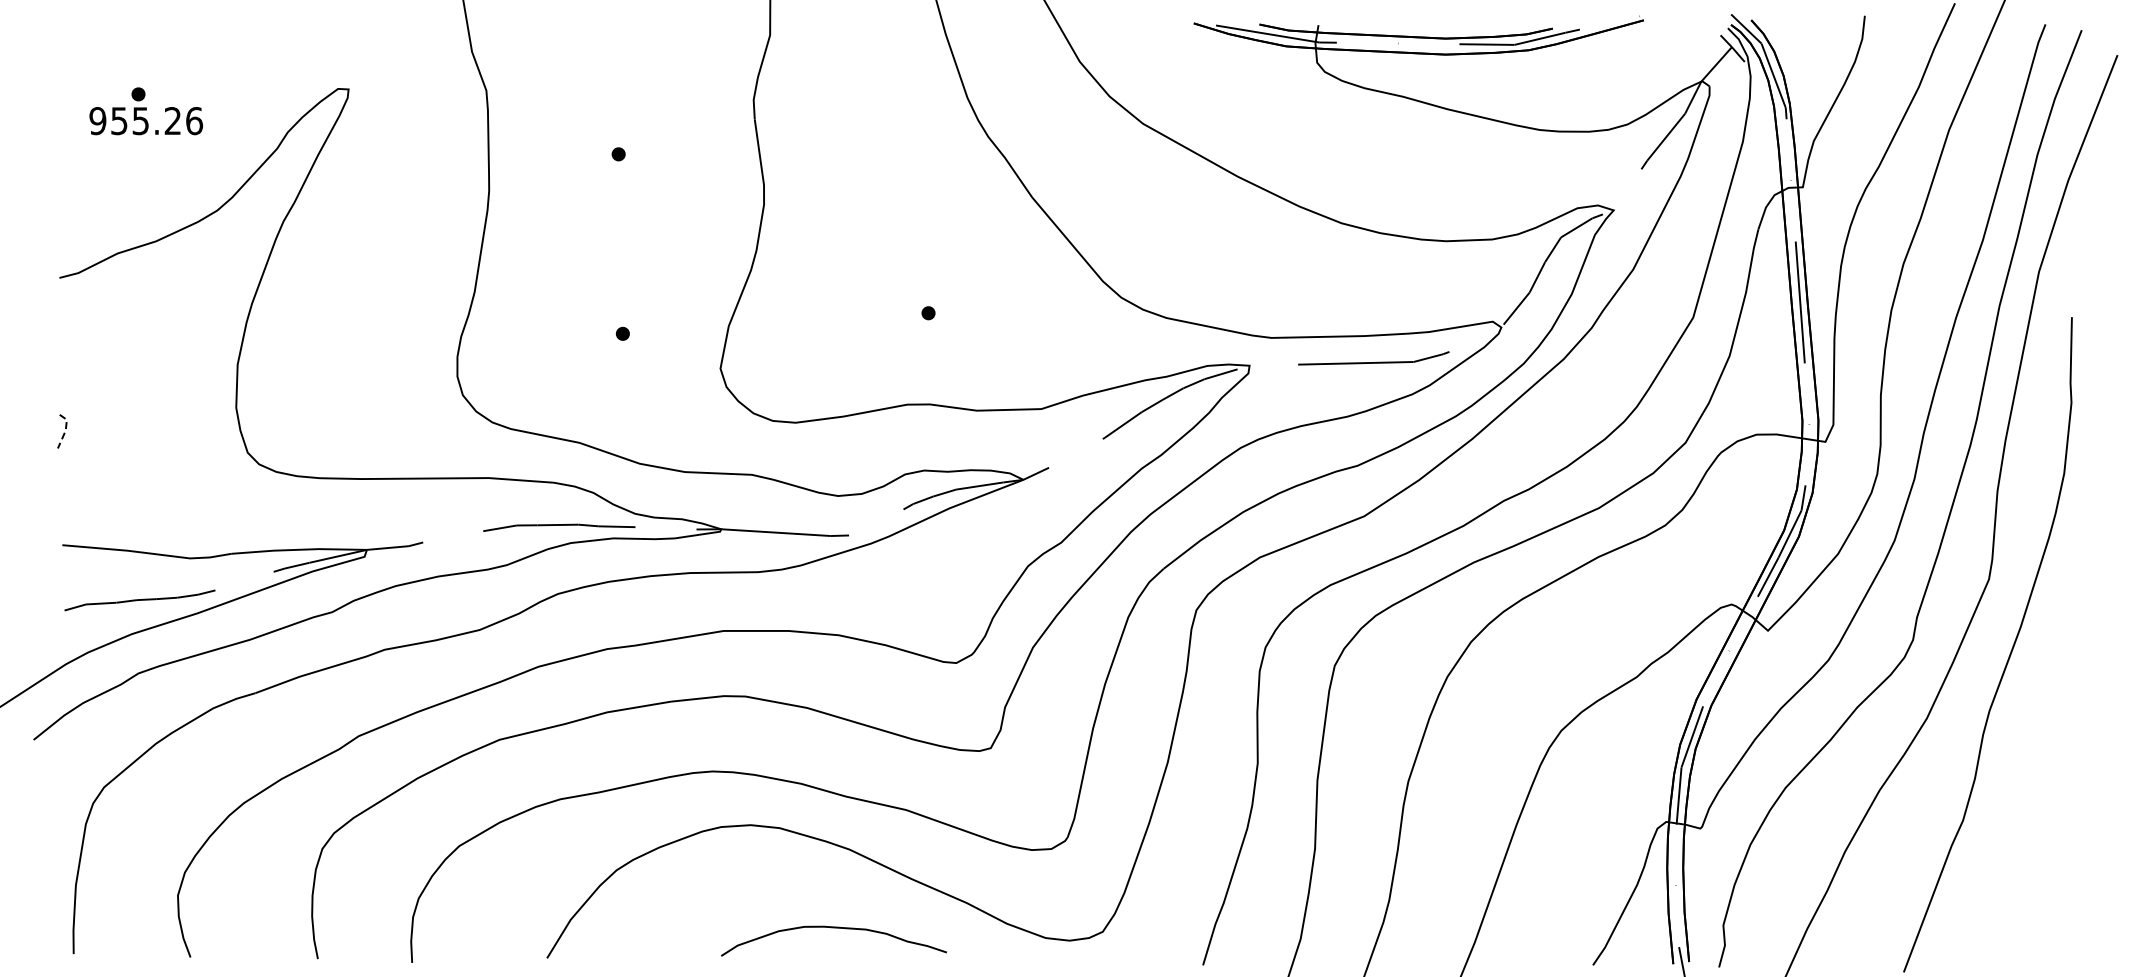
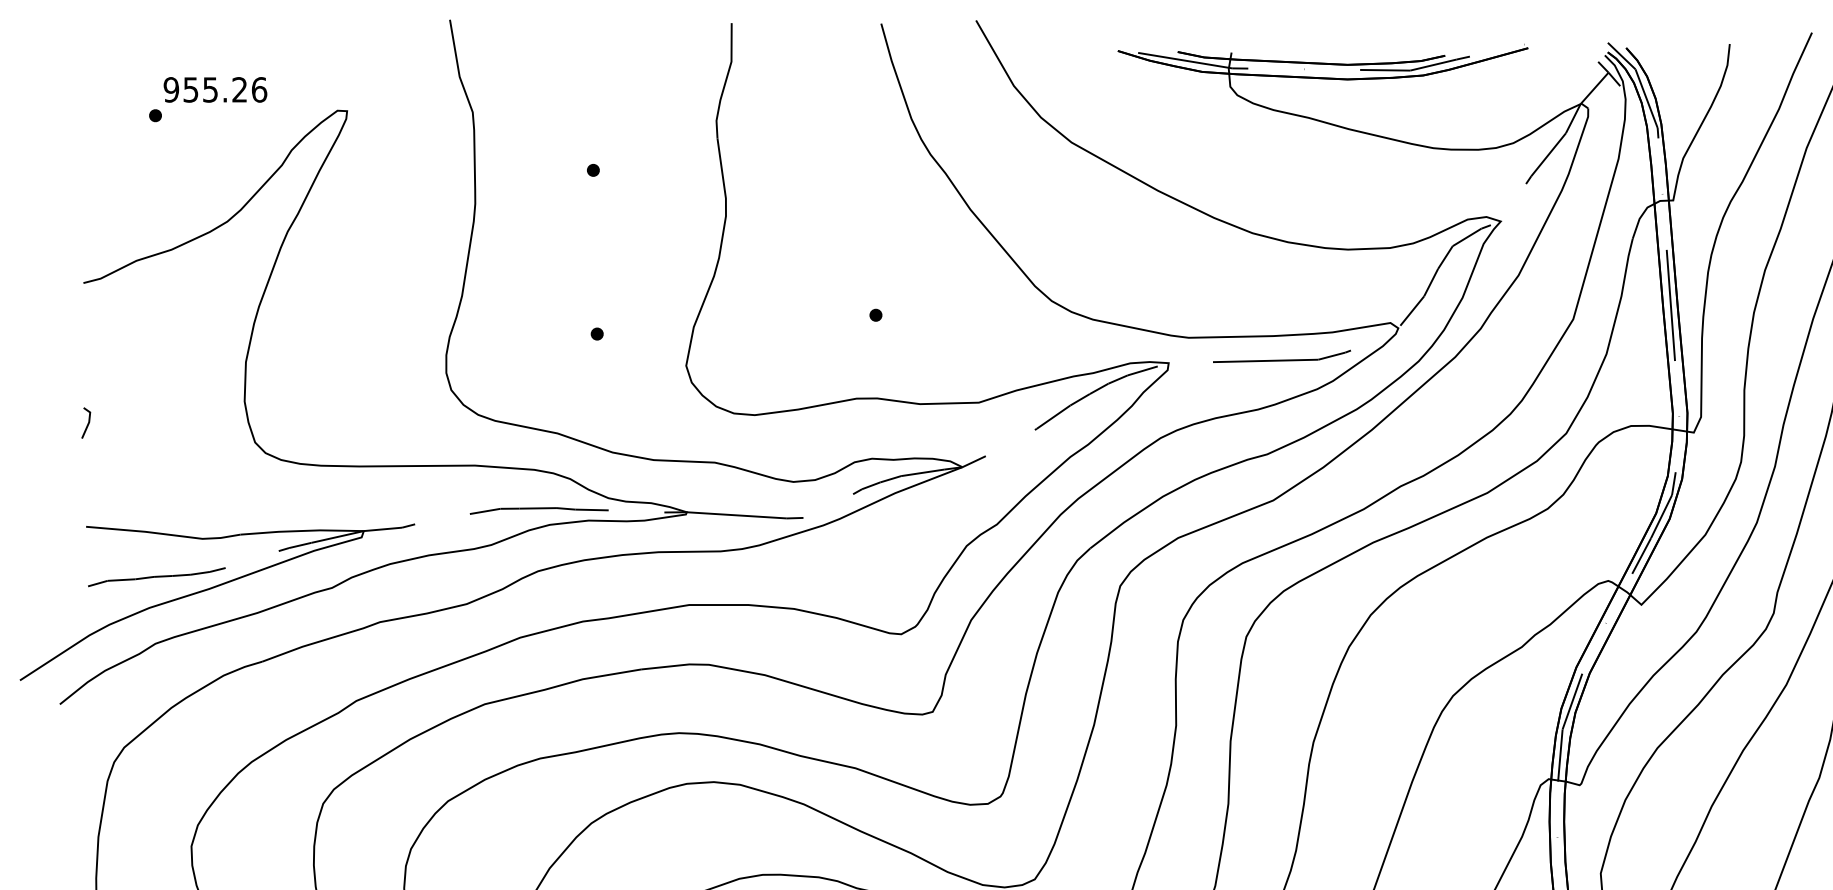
text: (146, 121) -> (215, 90), moved
line: (65, 430) -> (88, 422), dashed -> solid

